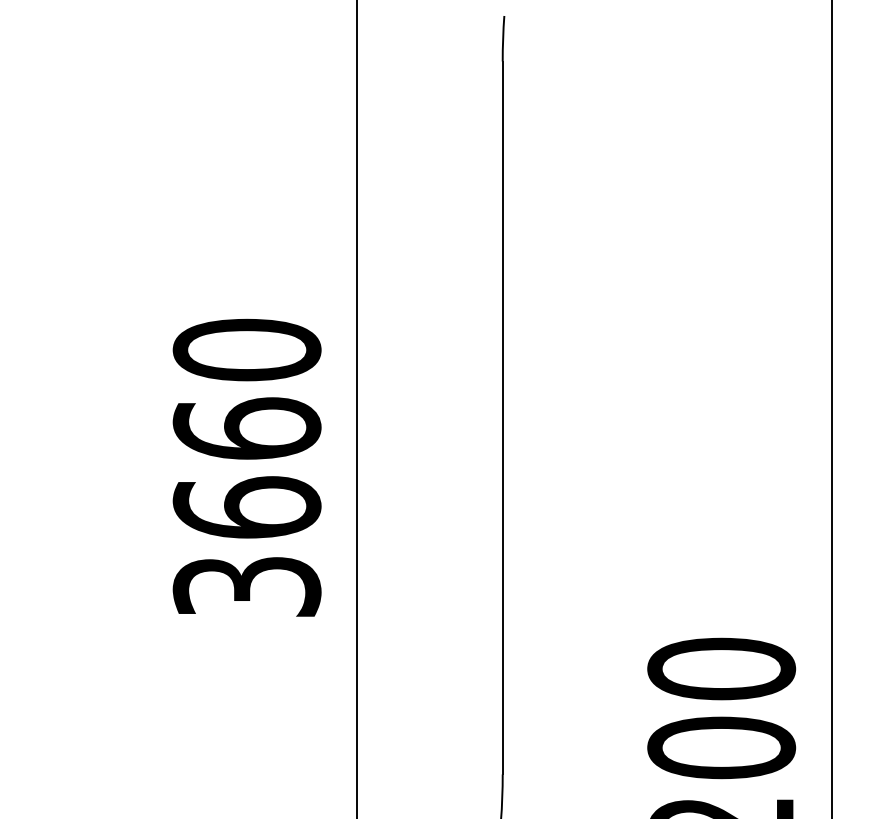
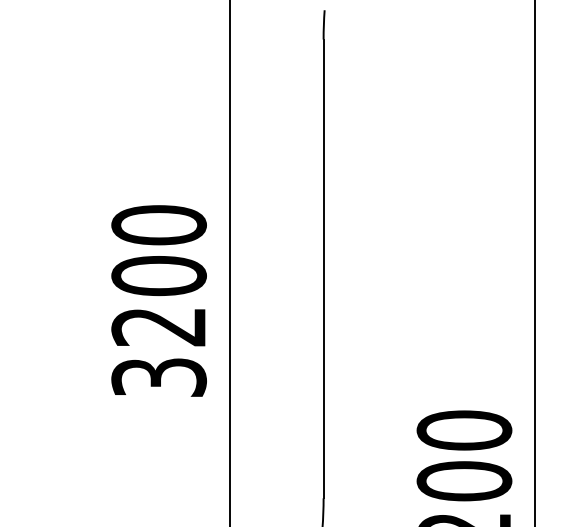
text: (246, 466) -> (158, 300), 3660 -> 3200

